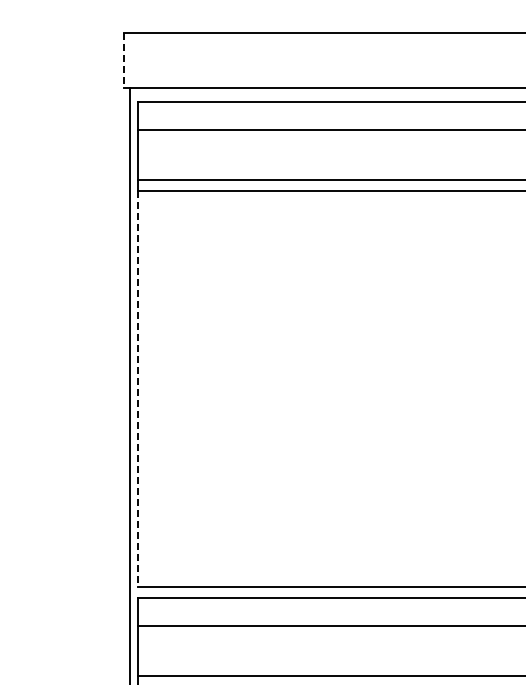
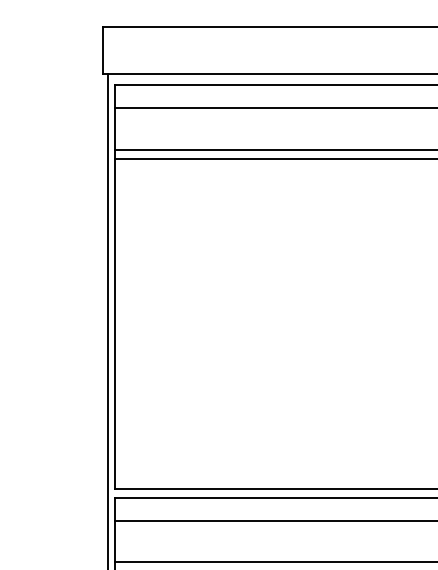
line: (124, 60) -> (103, 50), dashed -> solid
line: (137, 389) -> (114, 324), dashed -> solid

